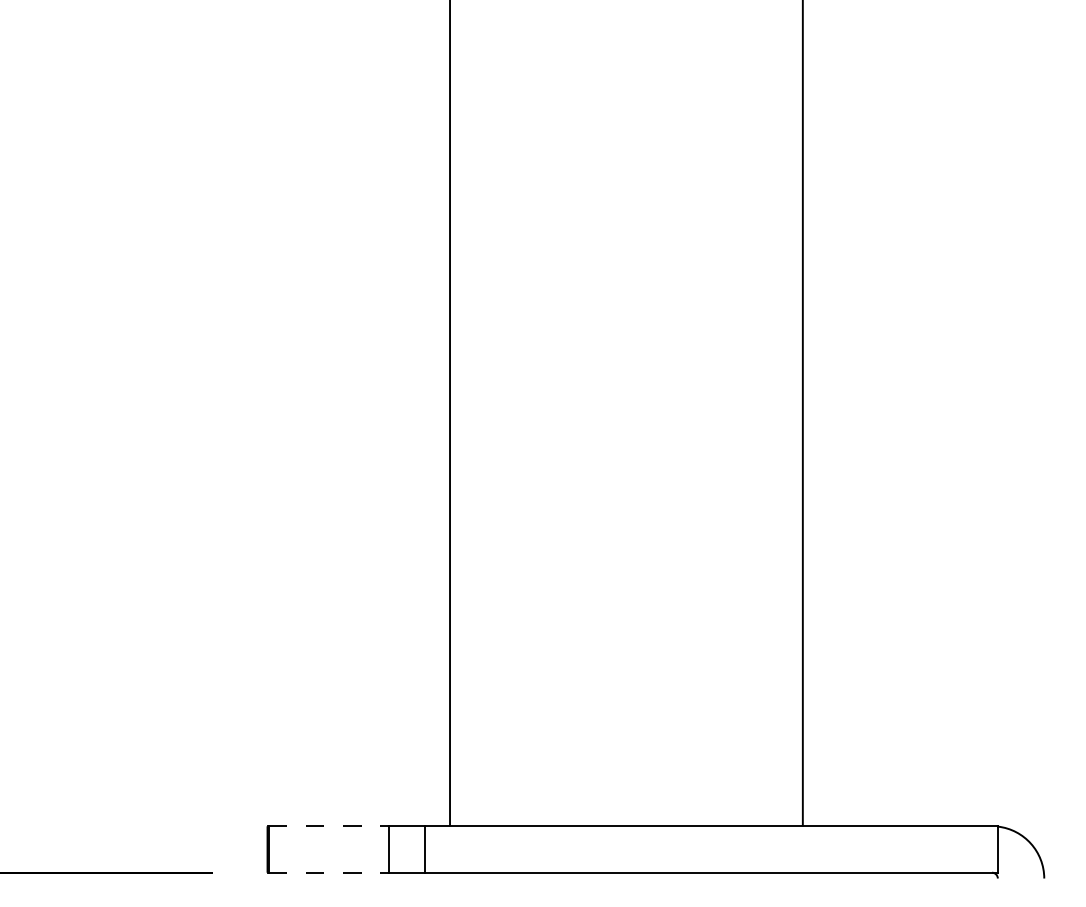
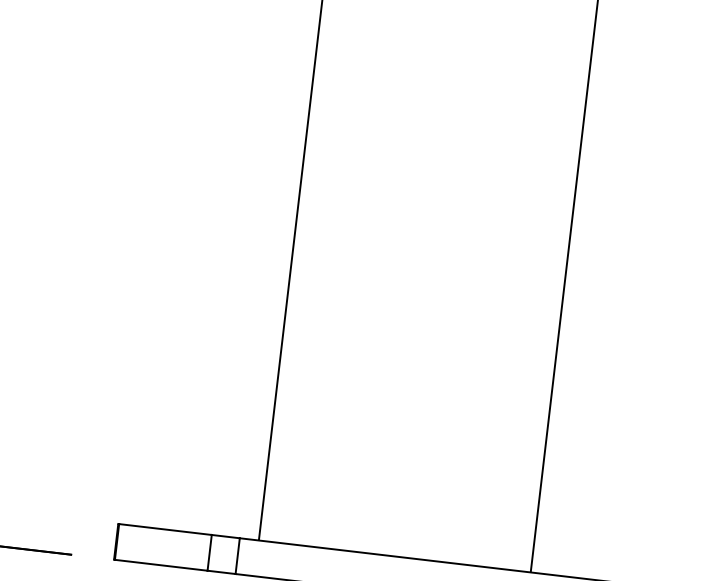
line: (329, 826) -> (166, 529), dashed -> solid
line: (329, 872) -> (161, 565), dashed -> solid

